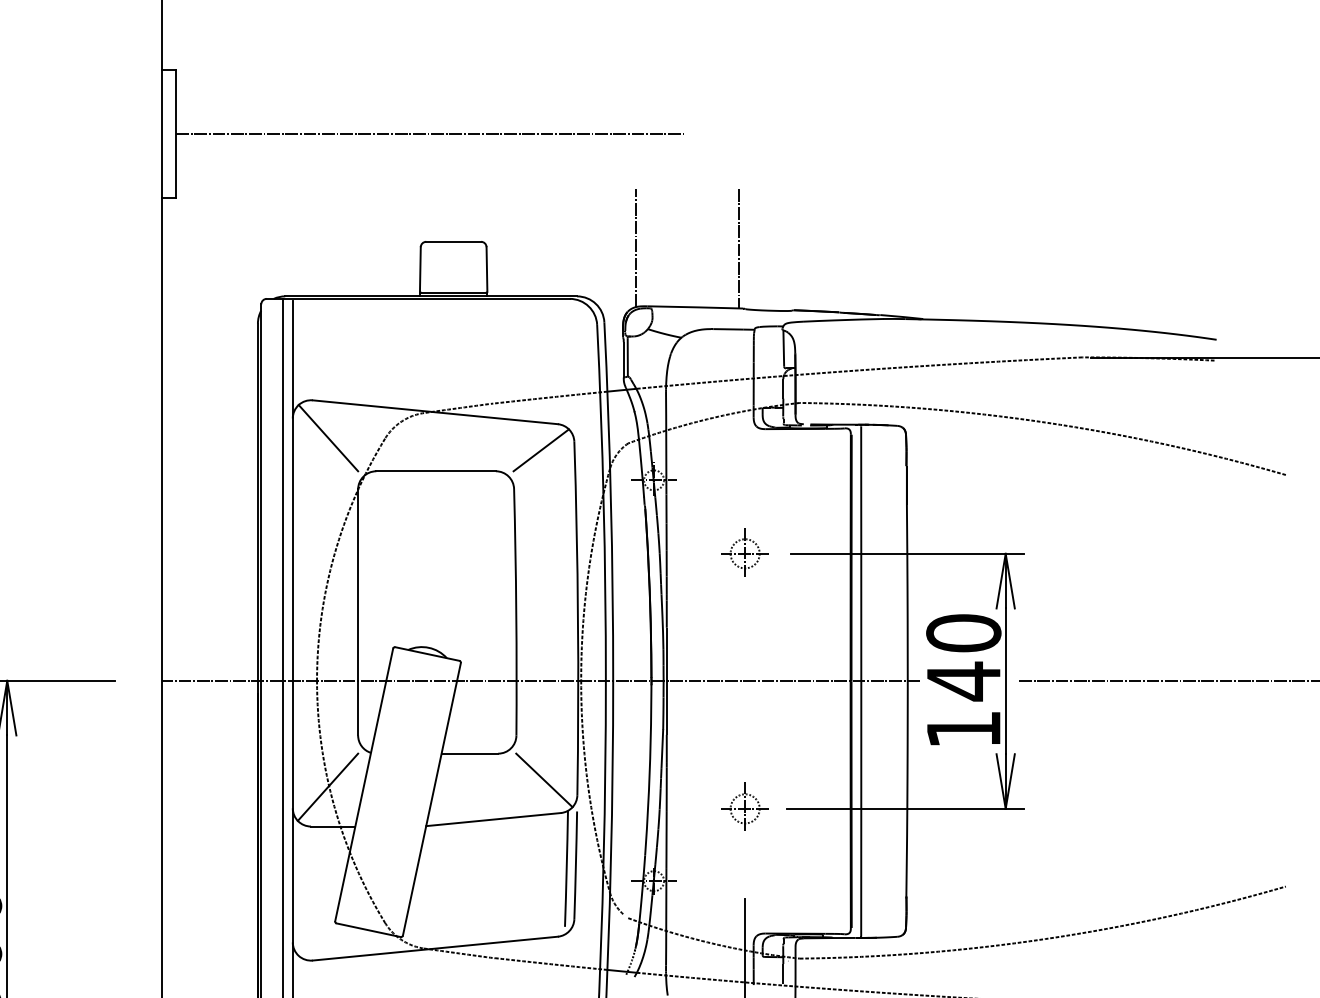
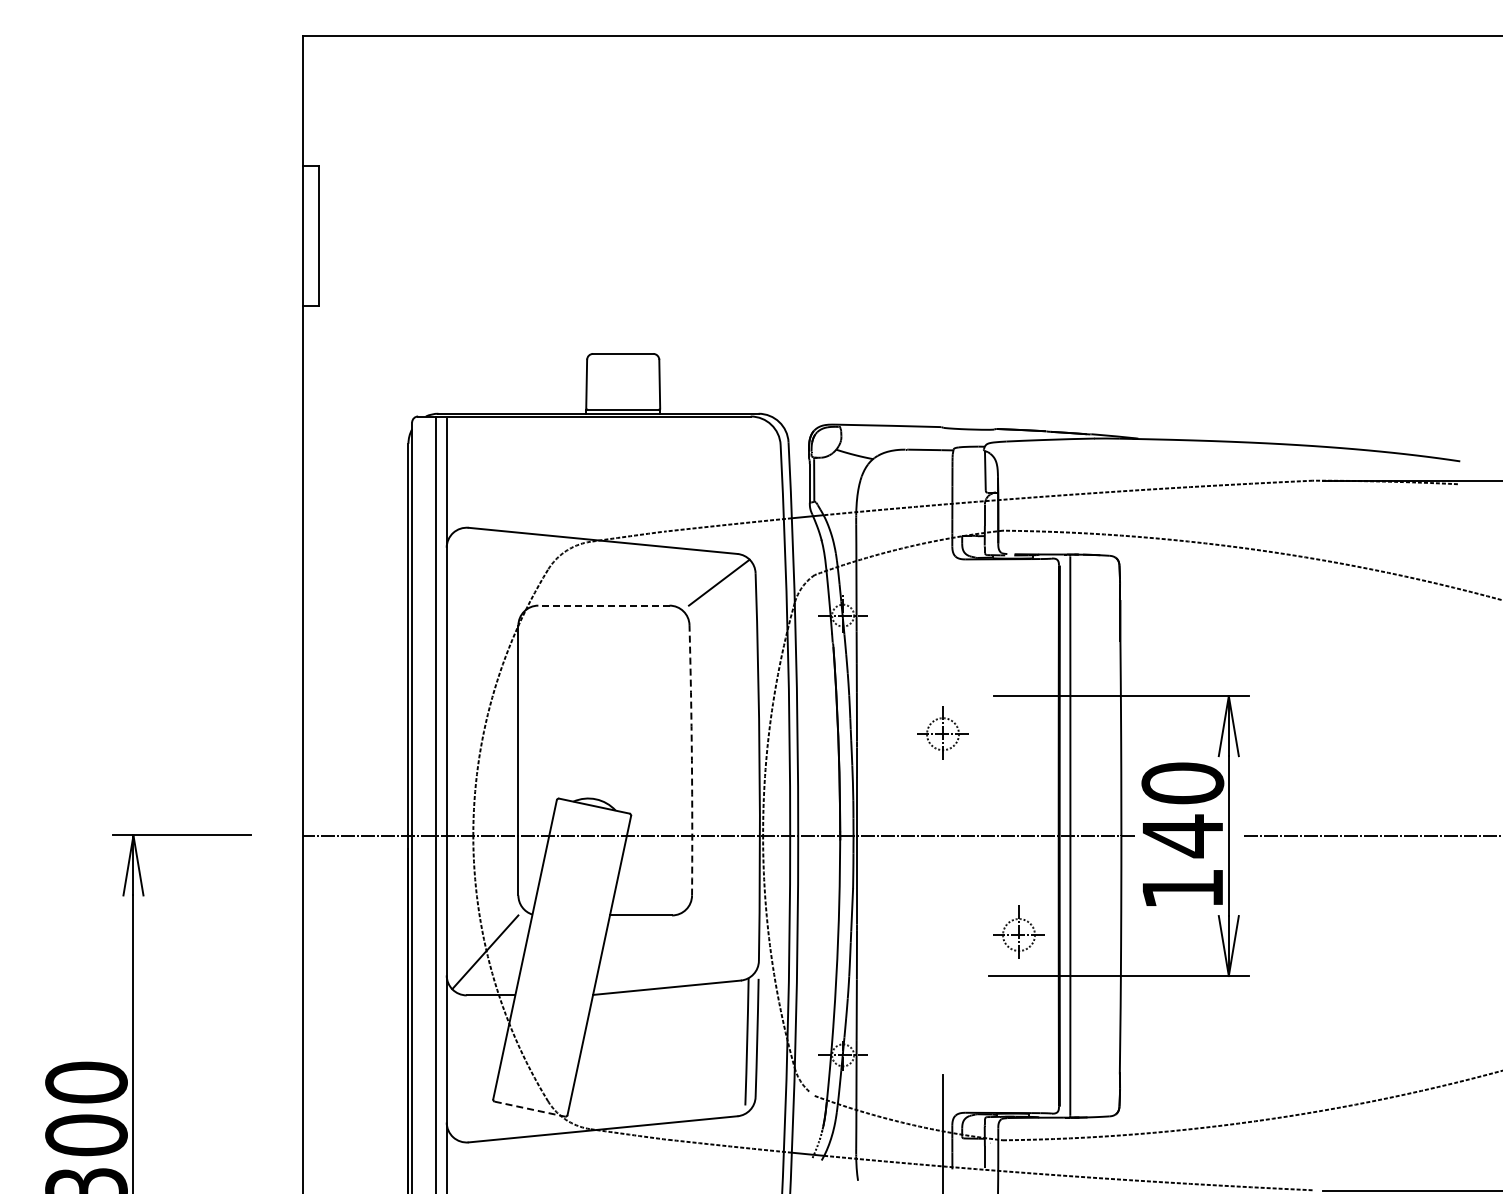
line: (430, 133) -> (597, 235), removed
line: (636, 247) -> (823, 360), removed
line: (738, 247) -> (935, 360), removed
line: (328, 437) -> (485, 568), removed
line: (435, 471) -> (603, 605), solid -> dashed
part: (744, 552) -> (942, 732), moved
arc: (515, 612) -> (691, 760), solid -> dashed
line: (544, 780) -> (722, 944), removed
part: (744, 805) -> (1018, 931), moved
line: (368, 930) -> (529, 1109), solid -> dashed

